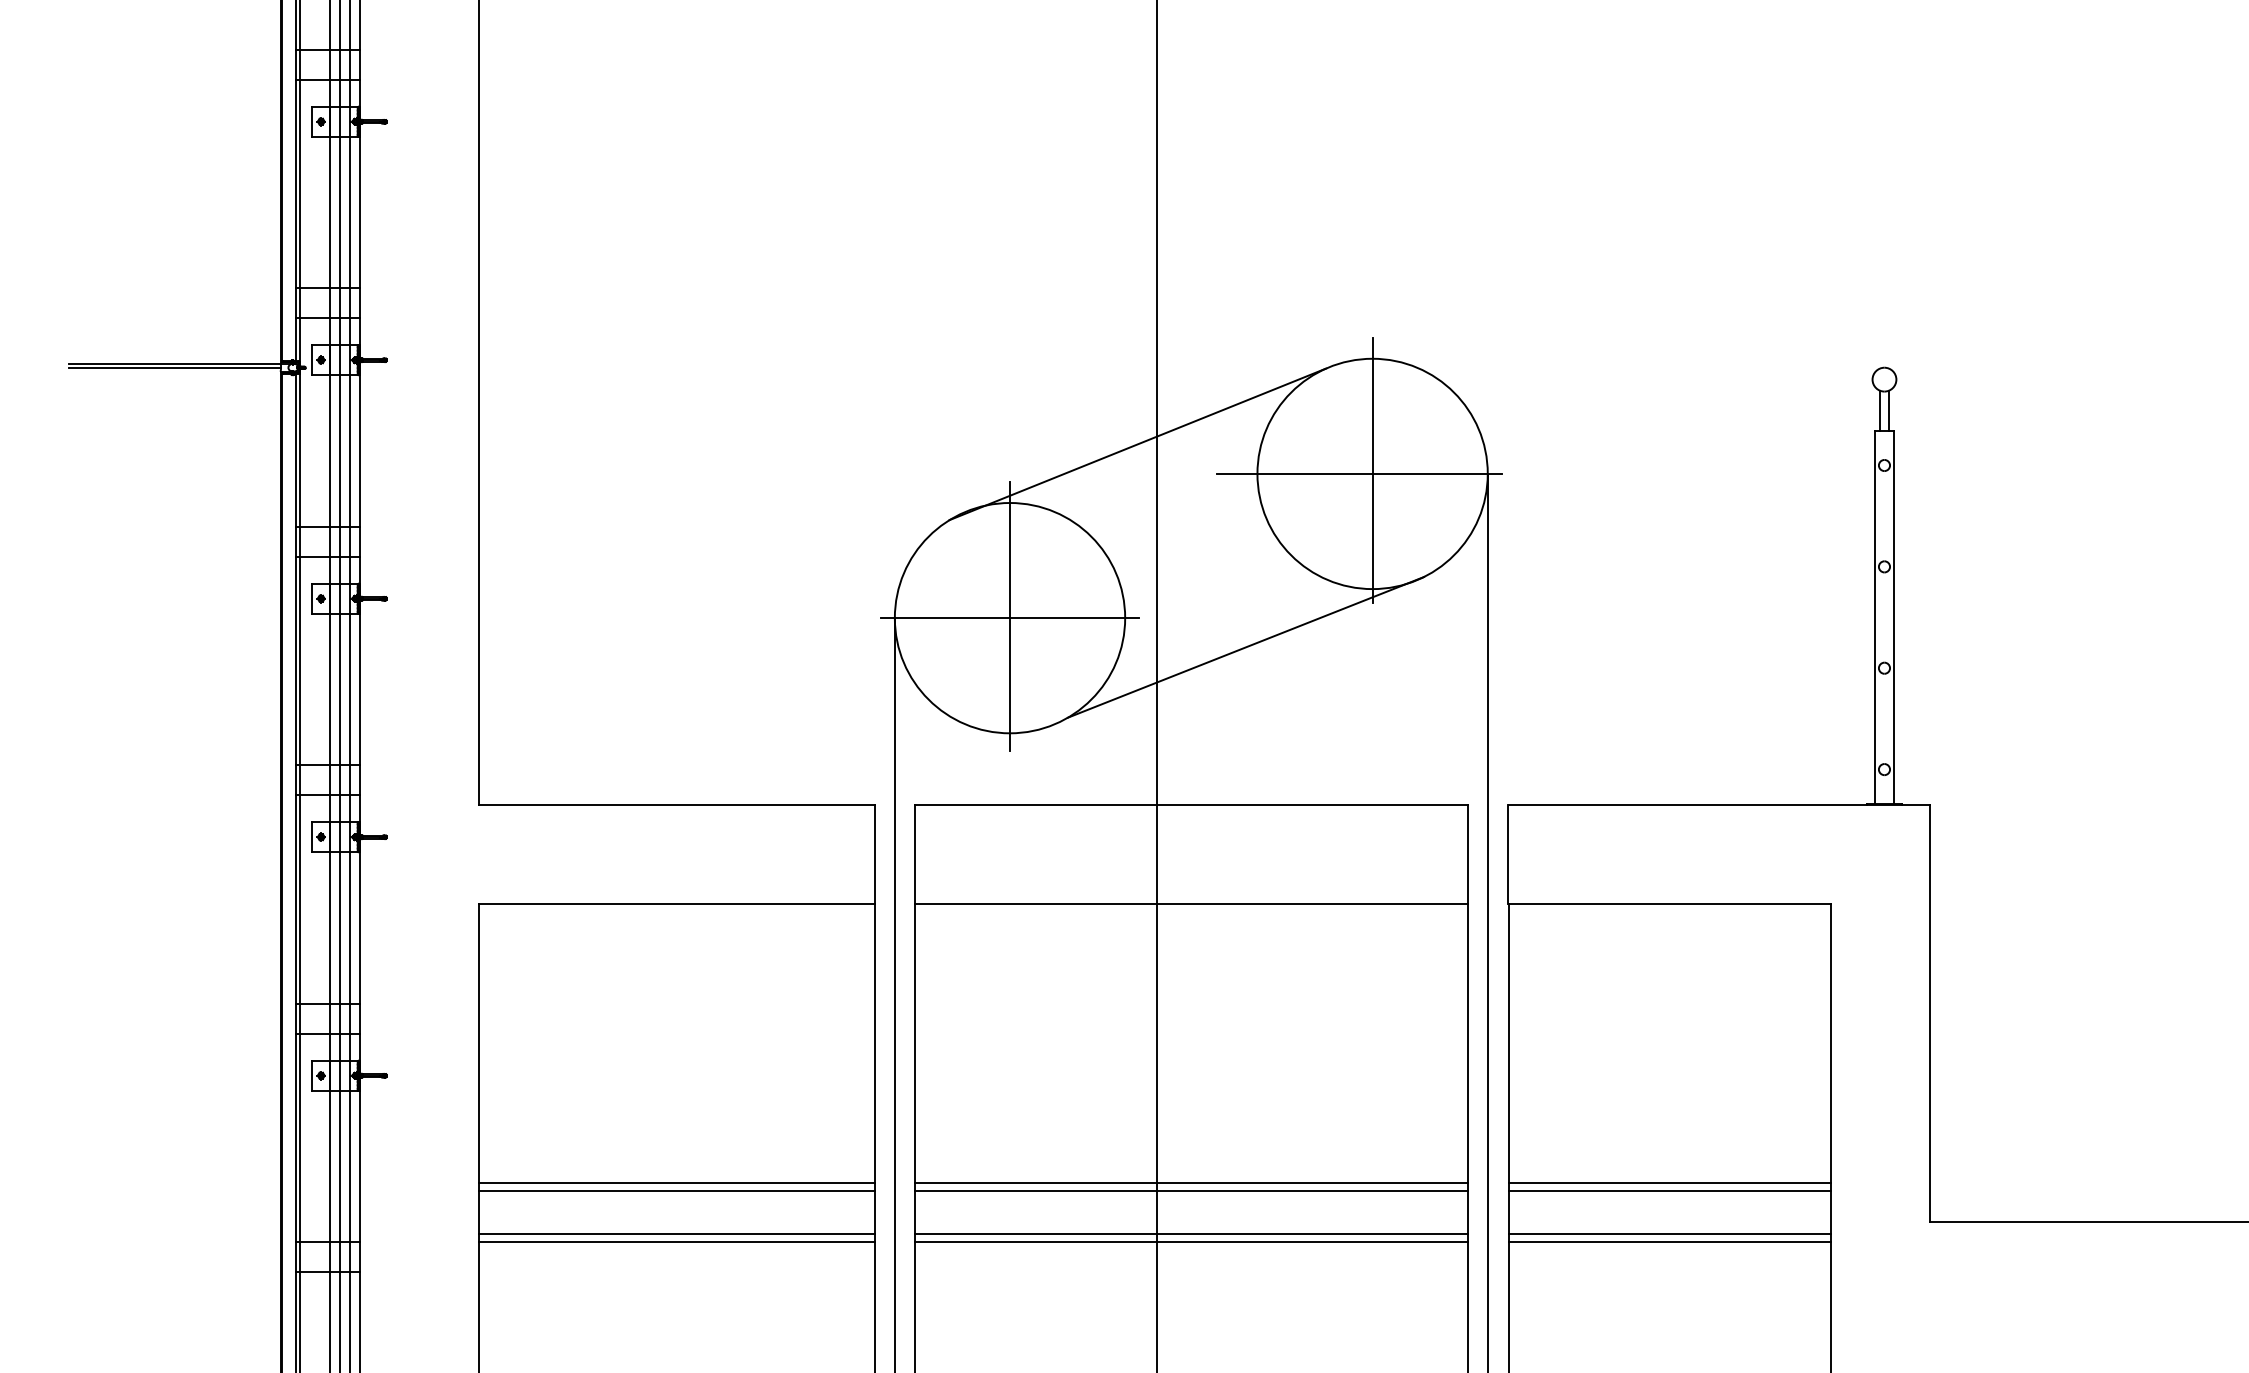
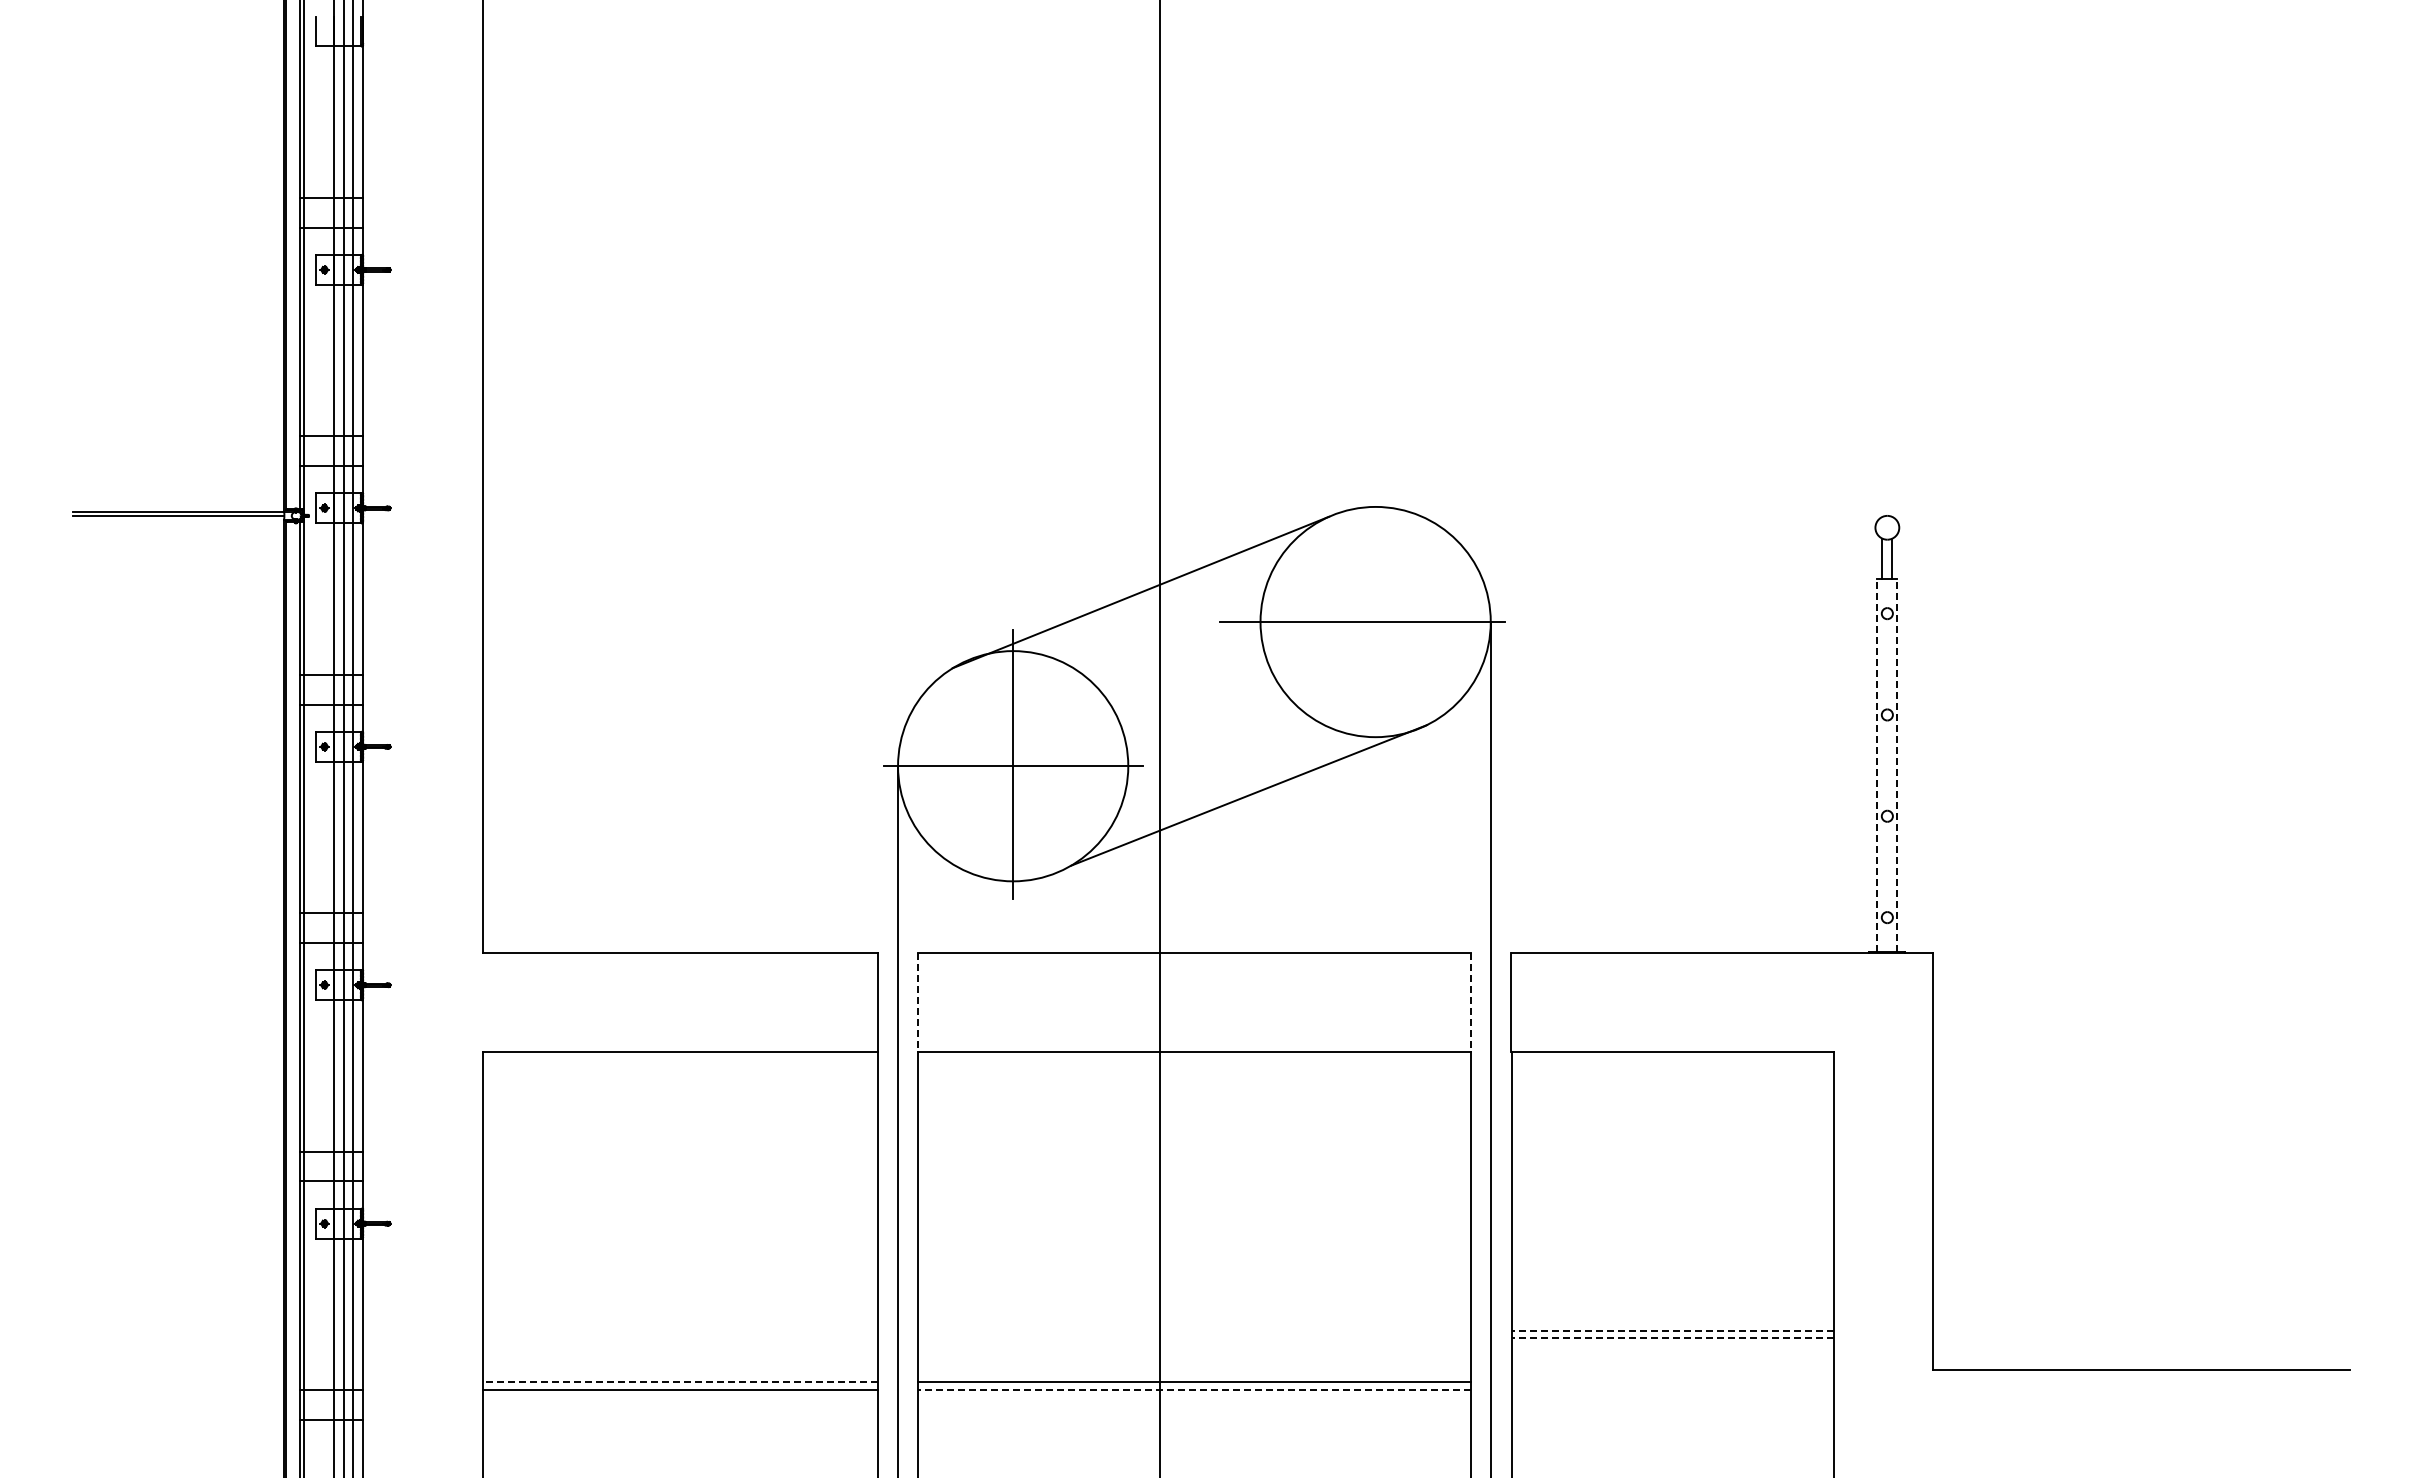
line: (1372, 470) -> (1375, 618), removed
line: (1874, 617) -> (1877, 765), solid -> dashed
line: (1894, 617) -> (1897, 765), solid -> dashed
line: (914, 854) -> (917, 1002), solid -> dashed
line: (1467, 854) -> (1470, 1002), solid -> dashed
line: (677, 1182) -> (680, 1330), removed
line: (1190, 1182) -> (1193, 1330), removed
line: (1669, 1182) -> (1672, 1330), solid -> dashed
line: (677, 1190) -> (680, 1338), removed
line: (1190, 1190) -> (1193, 1338), removed
line: (1669, 1190) -> (1672, 1338), solid -> dashed
line: (677, 1234) -> (680, 1382), solid -> dashed
line: (1669, 1234) -> (1672, 1382), removed
line: (1191, 1242) -> (1194, 1390), solid -> dashed
line: (1669, 1242) -> (1672, 1390), removed

